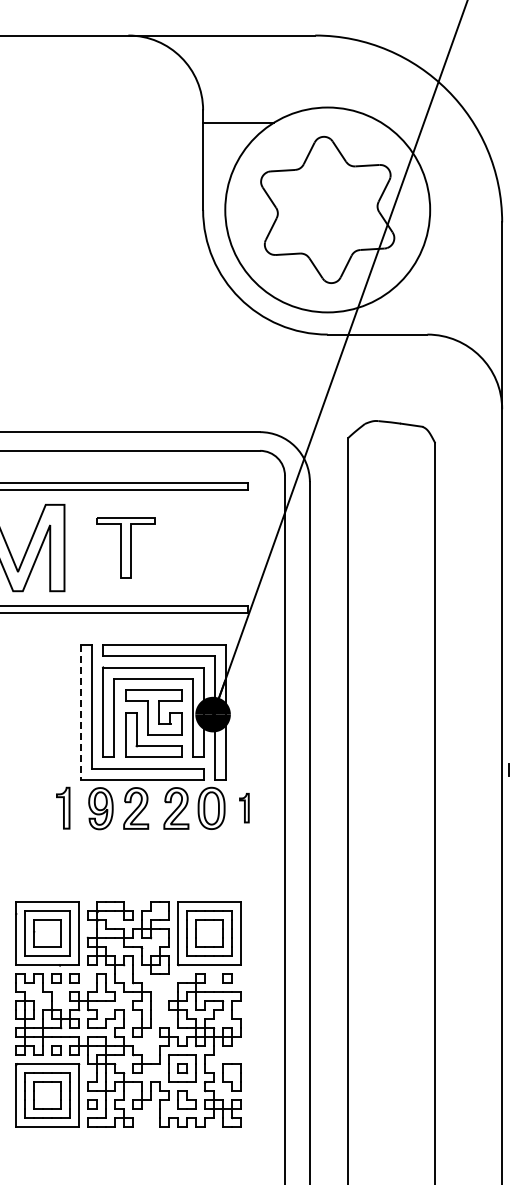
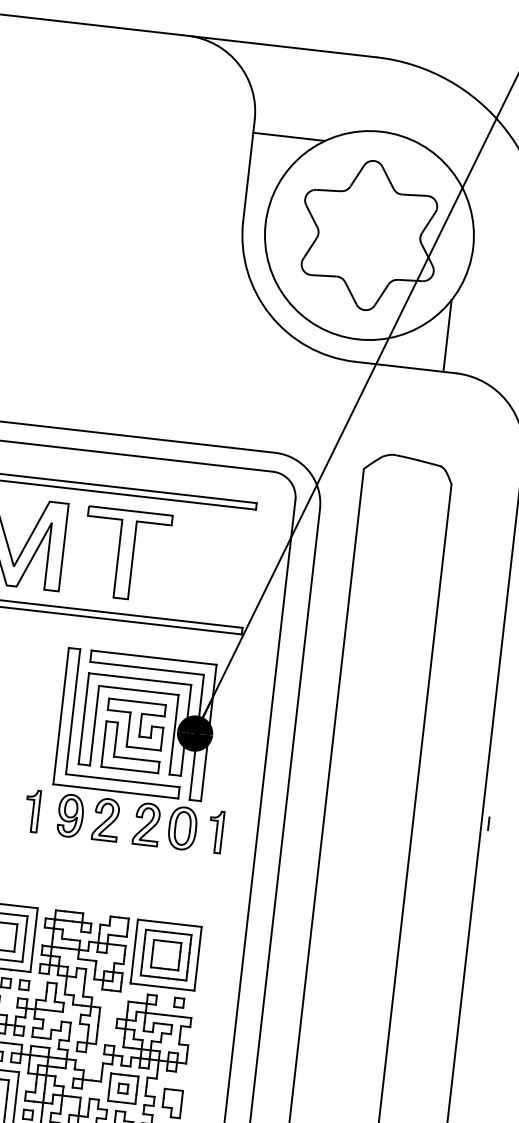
line: (414, 298) -> (447, 335), added
part: (125, 547) -> (125, 554), size x1.43
line: (80, 713) -> (60, 717), dashed -> solid
part: (244, 807) -> (216, 831), size x1.43

